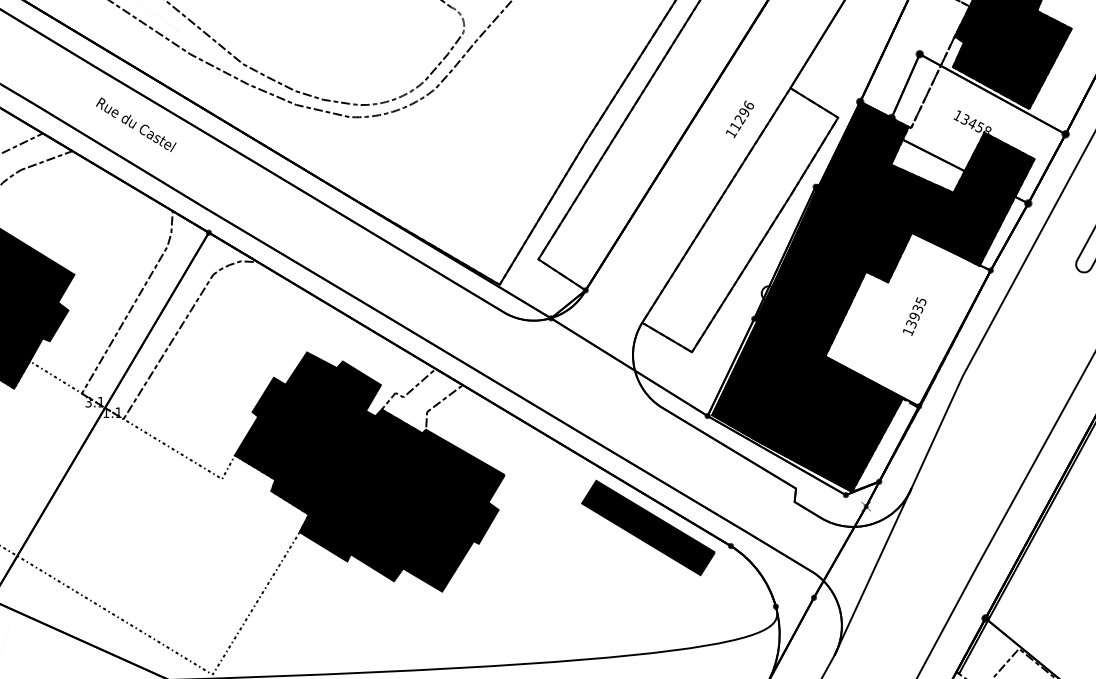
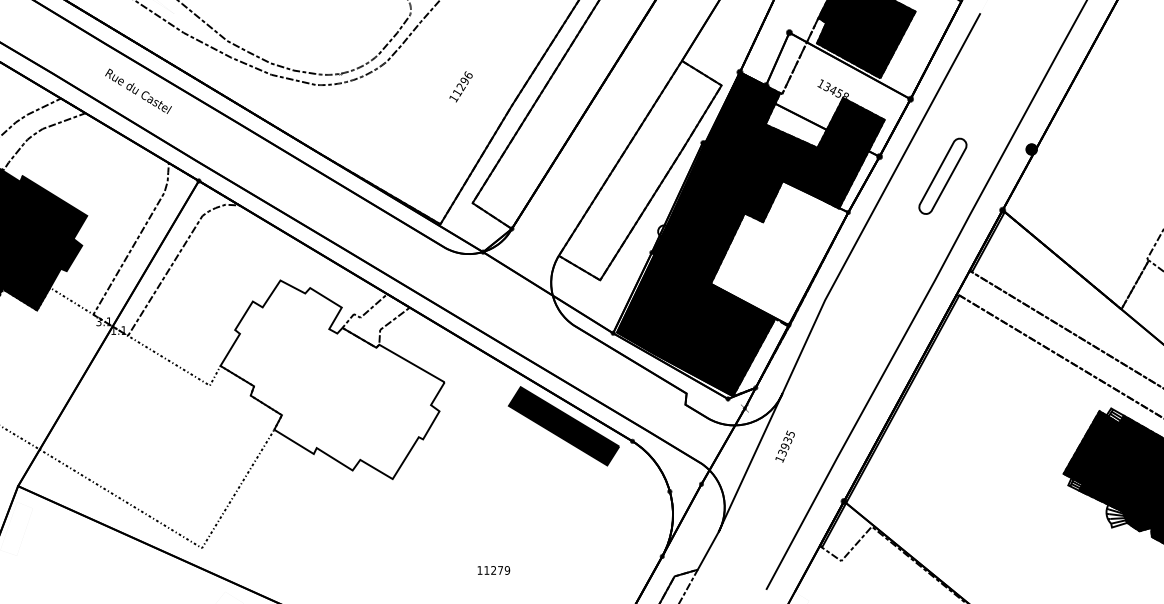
text: (739, 118) -> (460, 86), moved
text: (913, 316) -> (784, 446), moved
fill: (369, 471) -> (332, 379), removed

